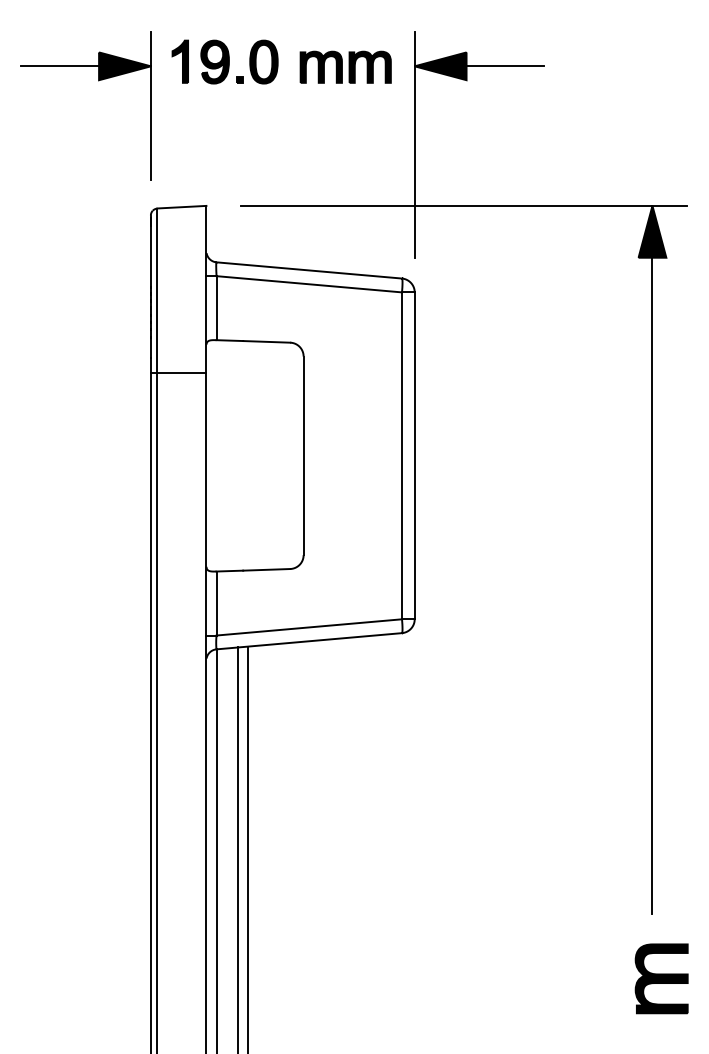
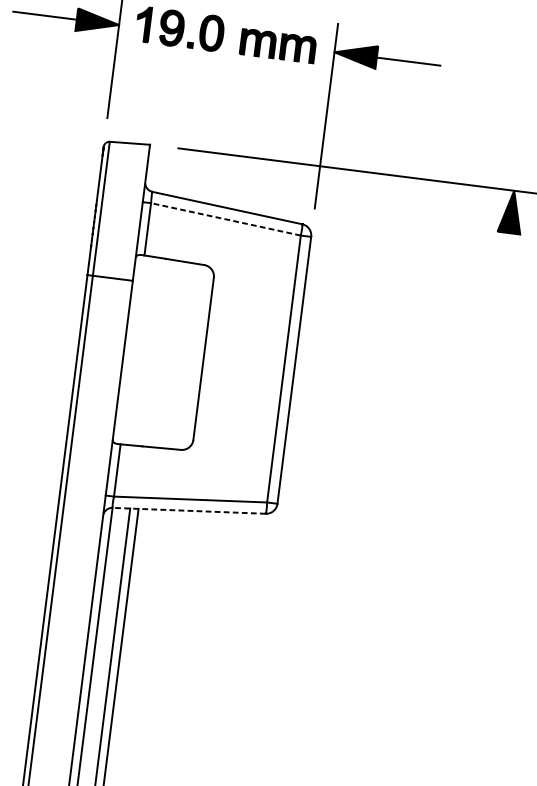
line: (308, 284) -> (225, 219), solid -> dashed
line: (652, 559) -> (477, 479), removed
line: (308, 641) -> (188, 510), solid -> dashed

